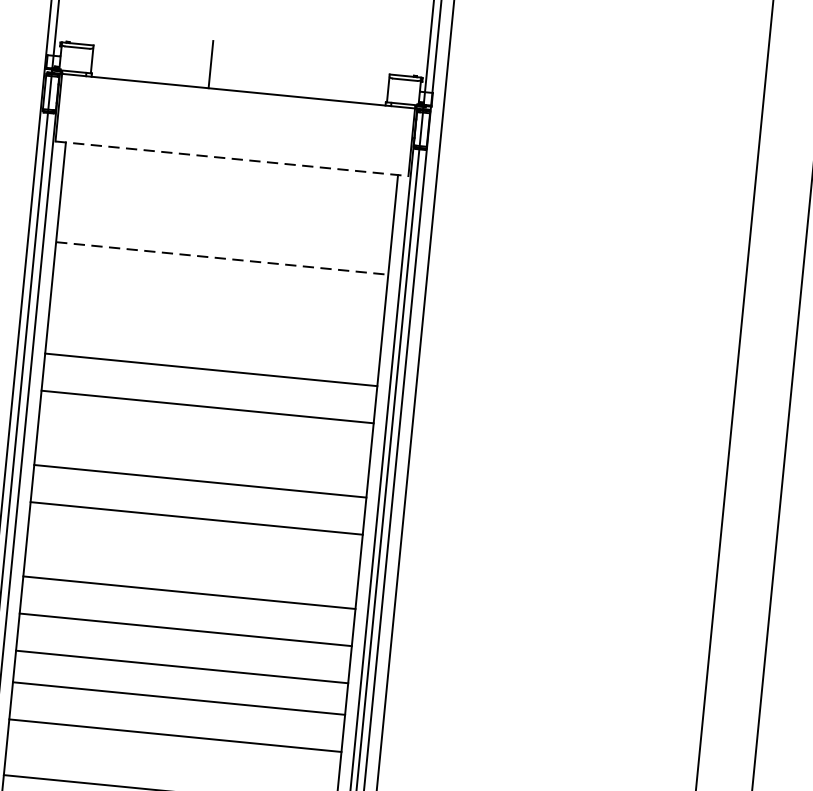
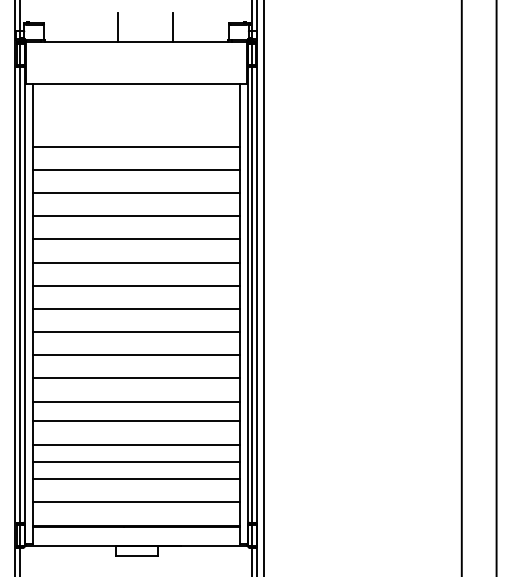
line: (298, 73) -> (172, 27), added
line: (233, 159) -> (137, 84), dashed -> solid
line: (222, 258) -> (136, 146), dashed -> solid
line: (218, 295) -> (136, 169), added
line: (214, 332) -> (136, 192), added
line: (203, 444) -> (136, 262), added
line: (192, 556) -> (136, 332), added
line: (172, 762) -> (136, 461), added

